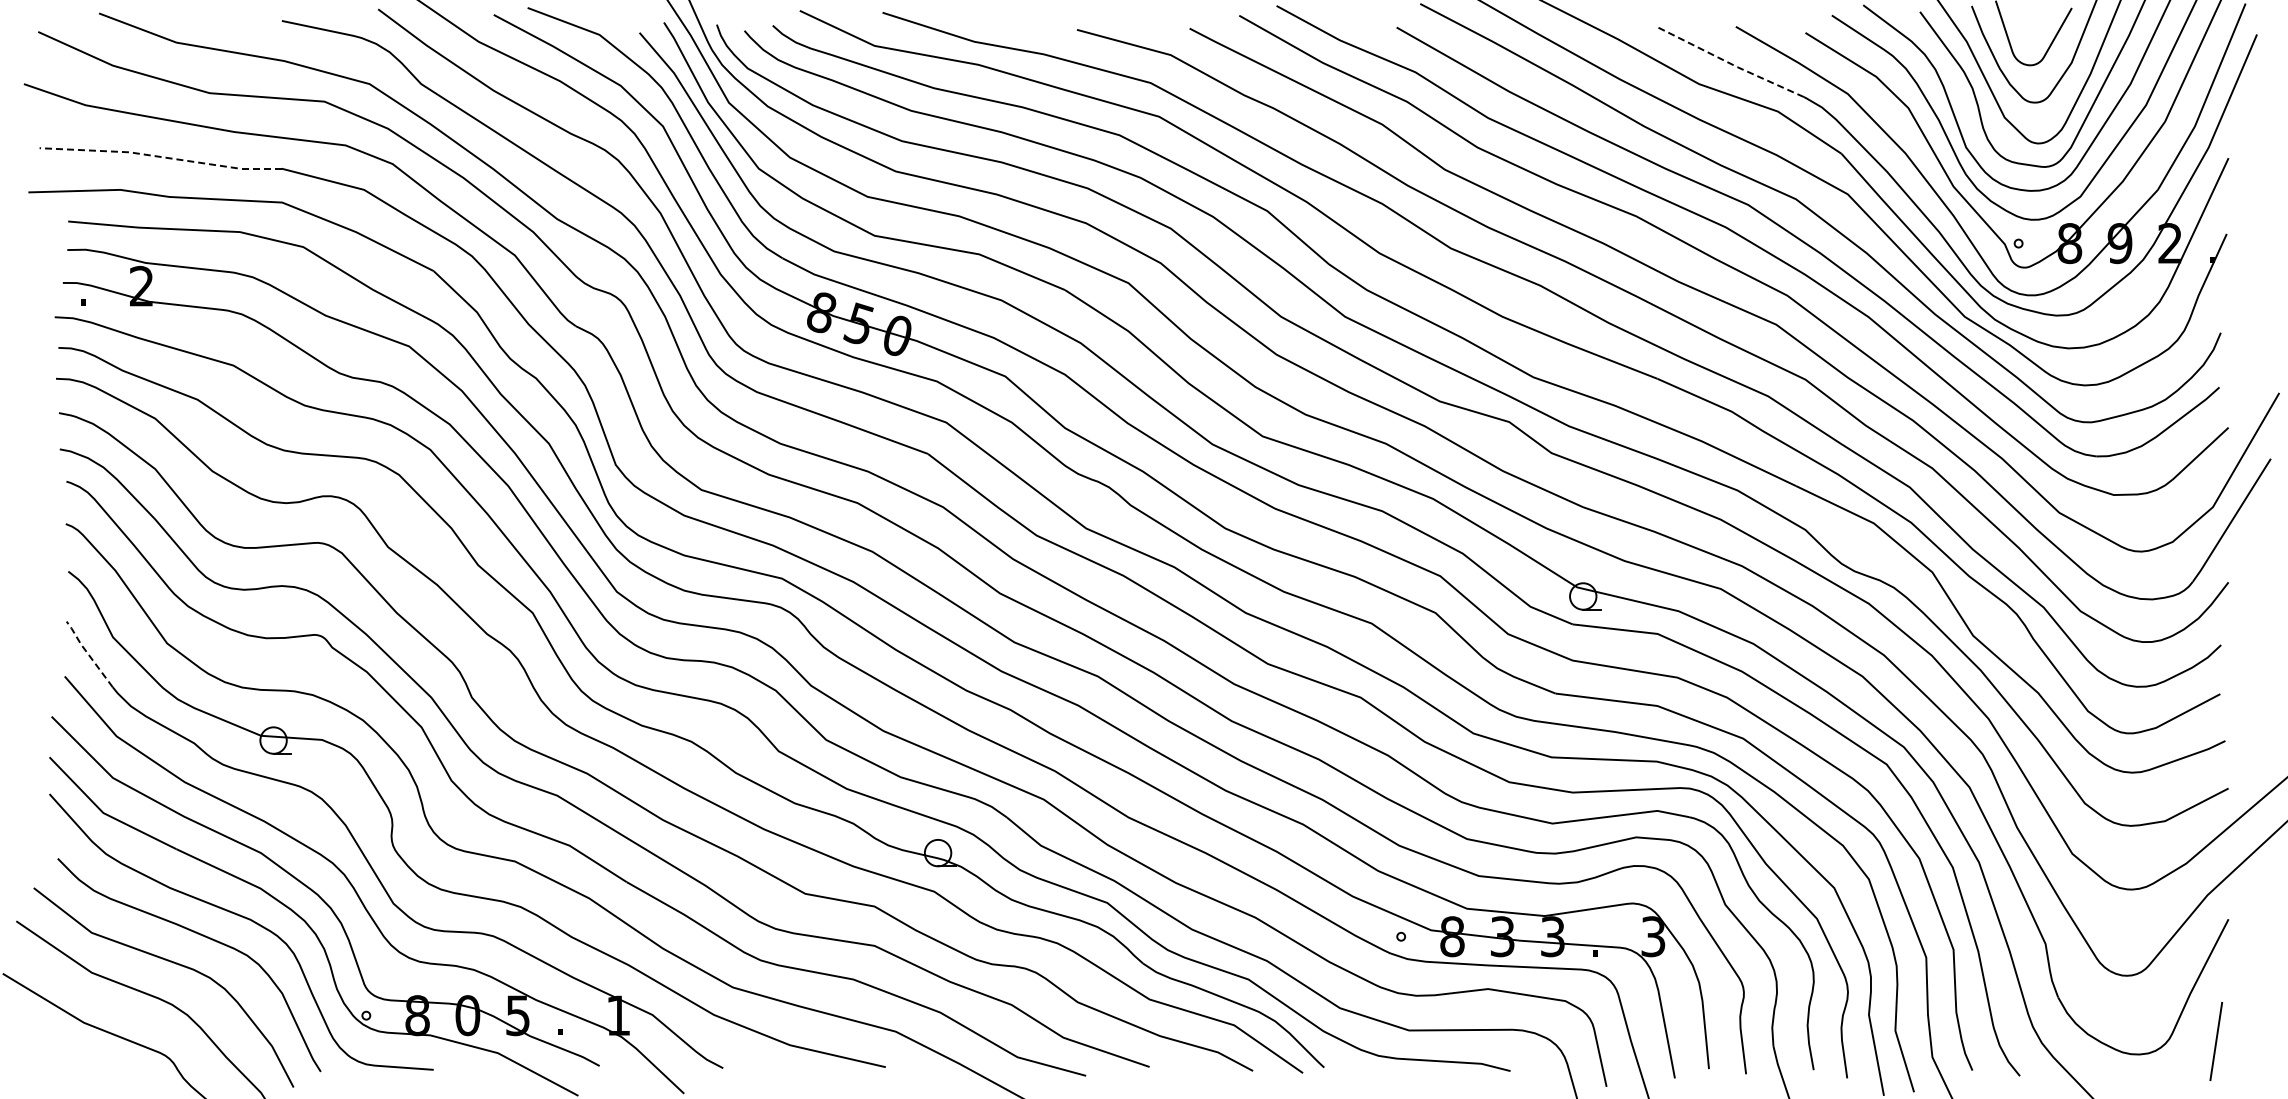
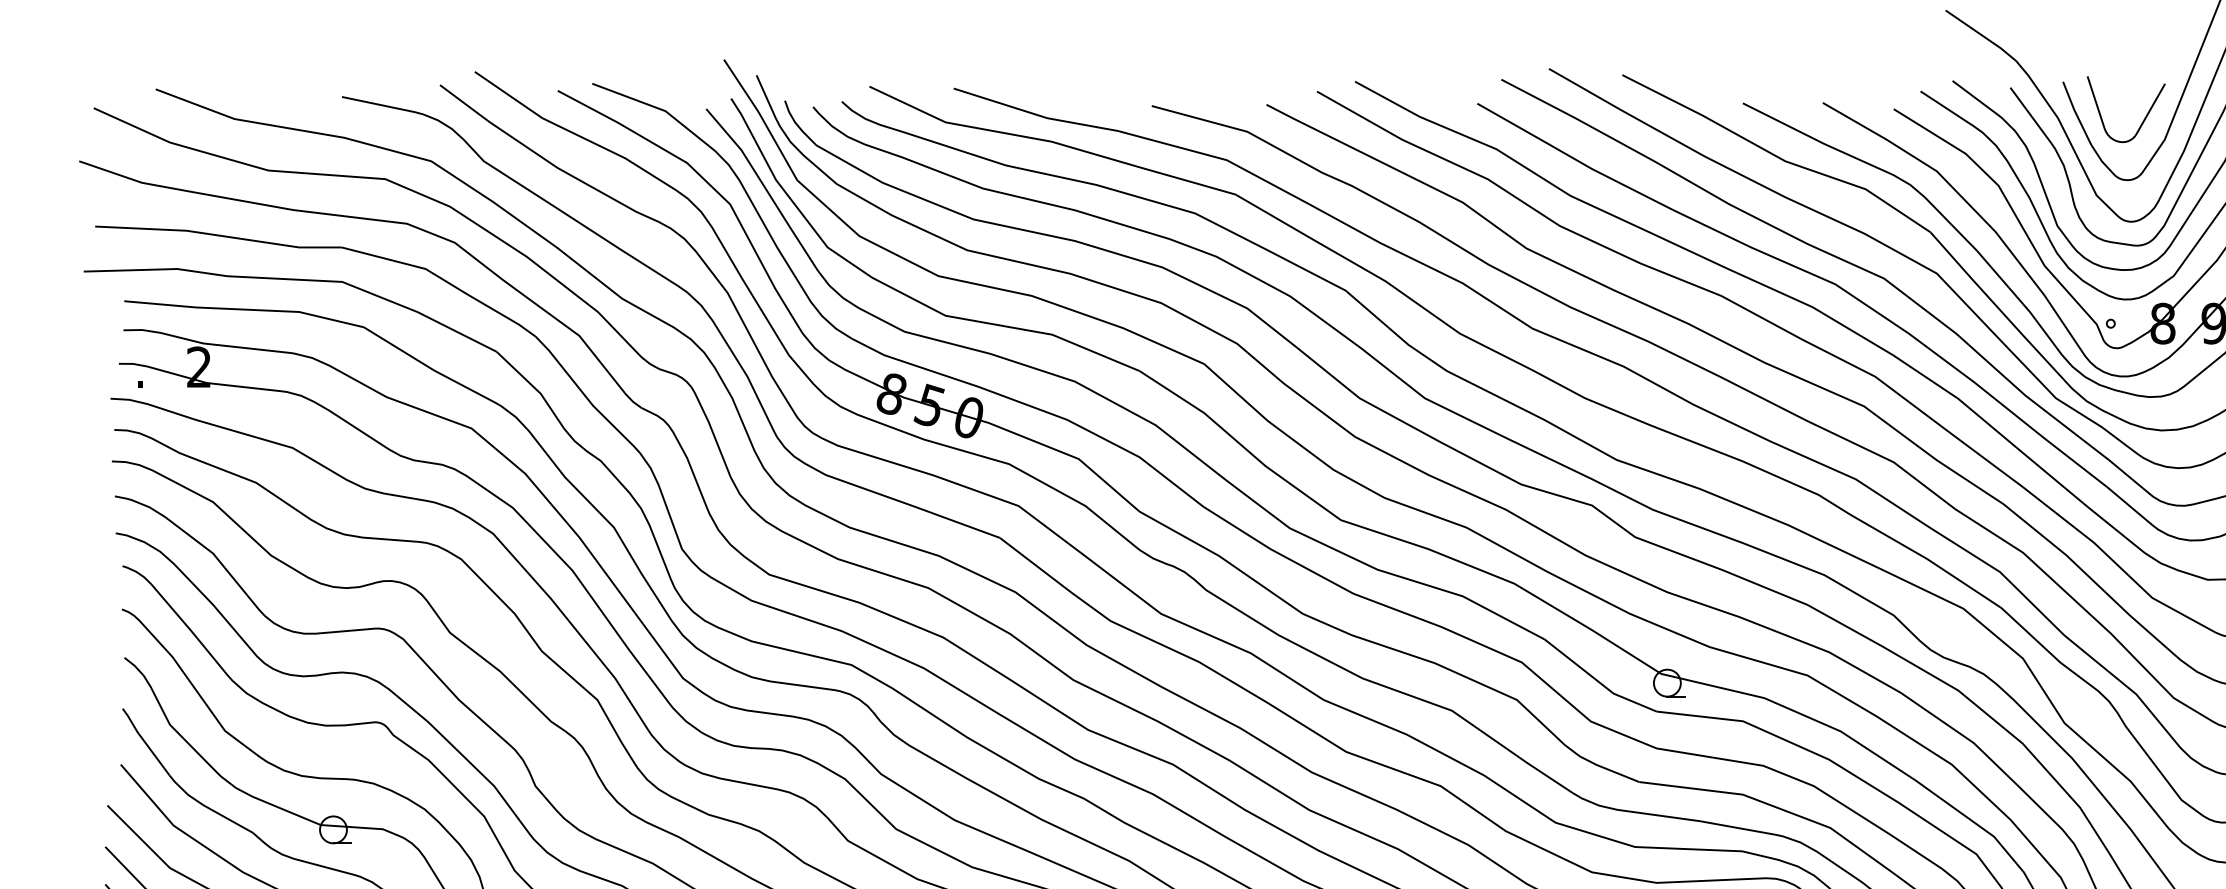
line: (1730, 63) -> (1817, 140), dashed -> solid
line: (160, 157) -> (218, 236), dashed -> solid
line: (87, 653) -> (143, 741), dashed -> solid

